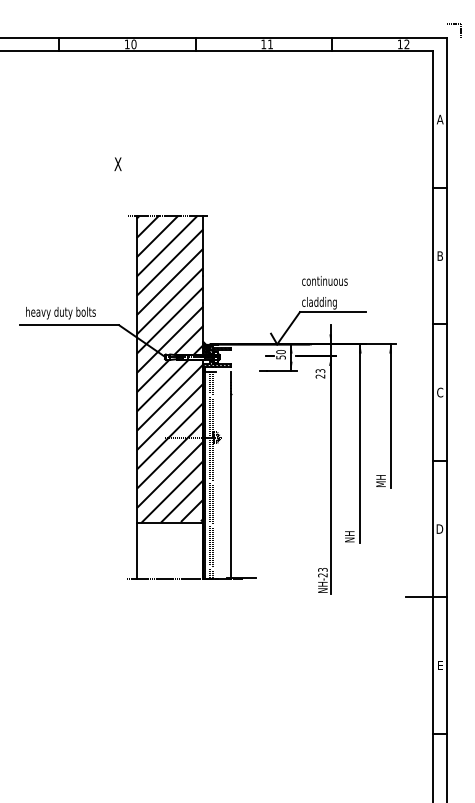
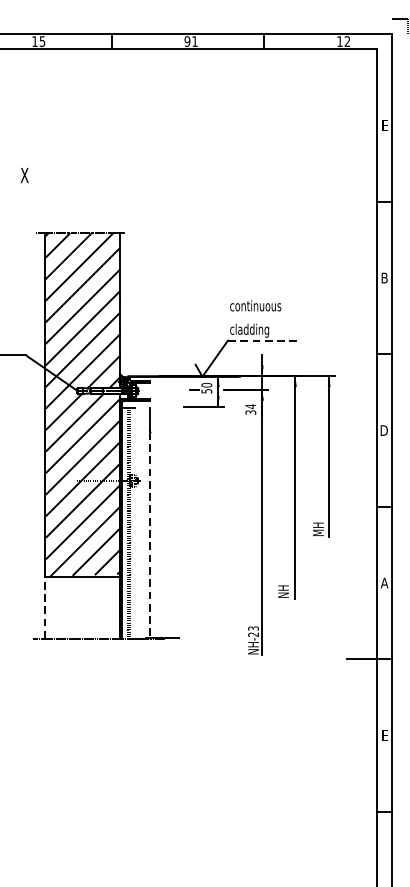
text: (133, 44) -> (41, 41), 10 -> 15
text: (263, 44) -> (187, 41), 11 -> 91
text: (439, 119) -> (383, 125), A -> E
line: (332, 312) -> (264, 341), solid -> dashed
text: (320, 373) -> (250, 409), 23 -> 34
text: (439, 392) -> (383, 430), C -> D
line: (230, 486) -> (150, 535), solid -> dashed
text: (439, 528) -> (383, 582), D -> A
line: (136, 551) -> (45, 608), solid -> dashed

